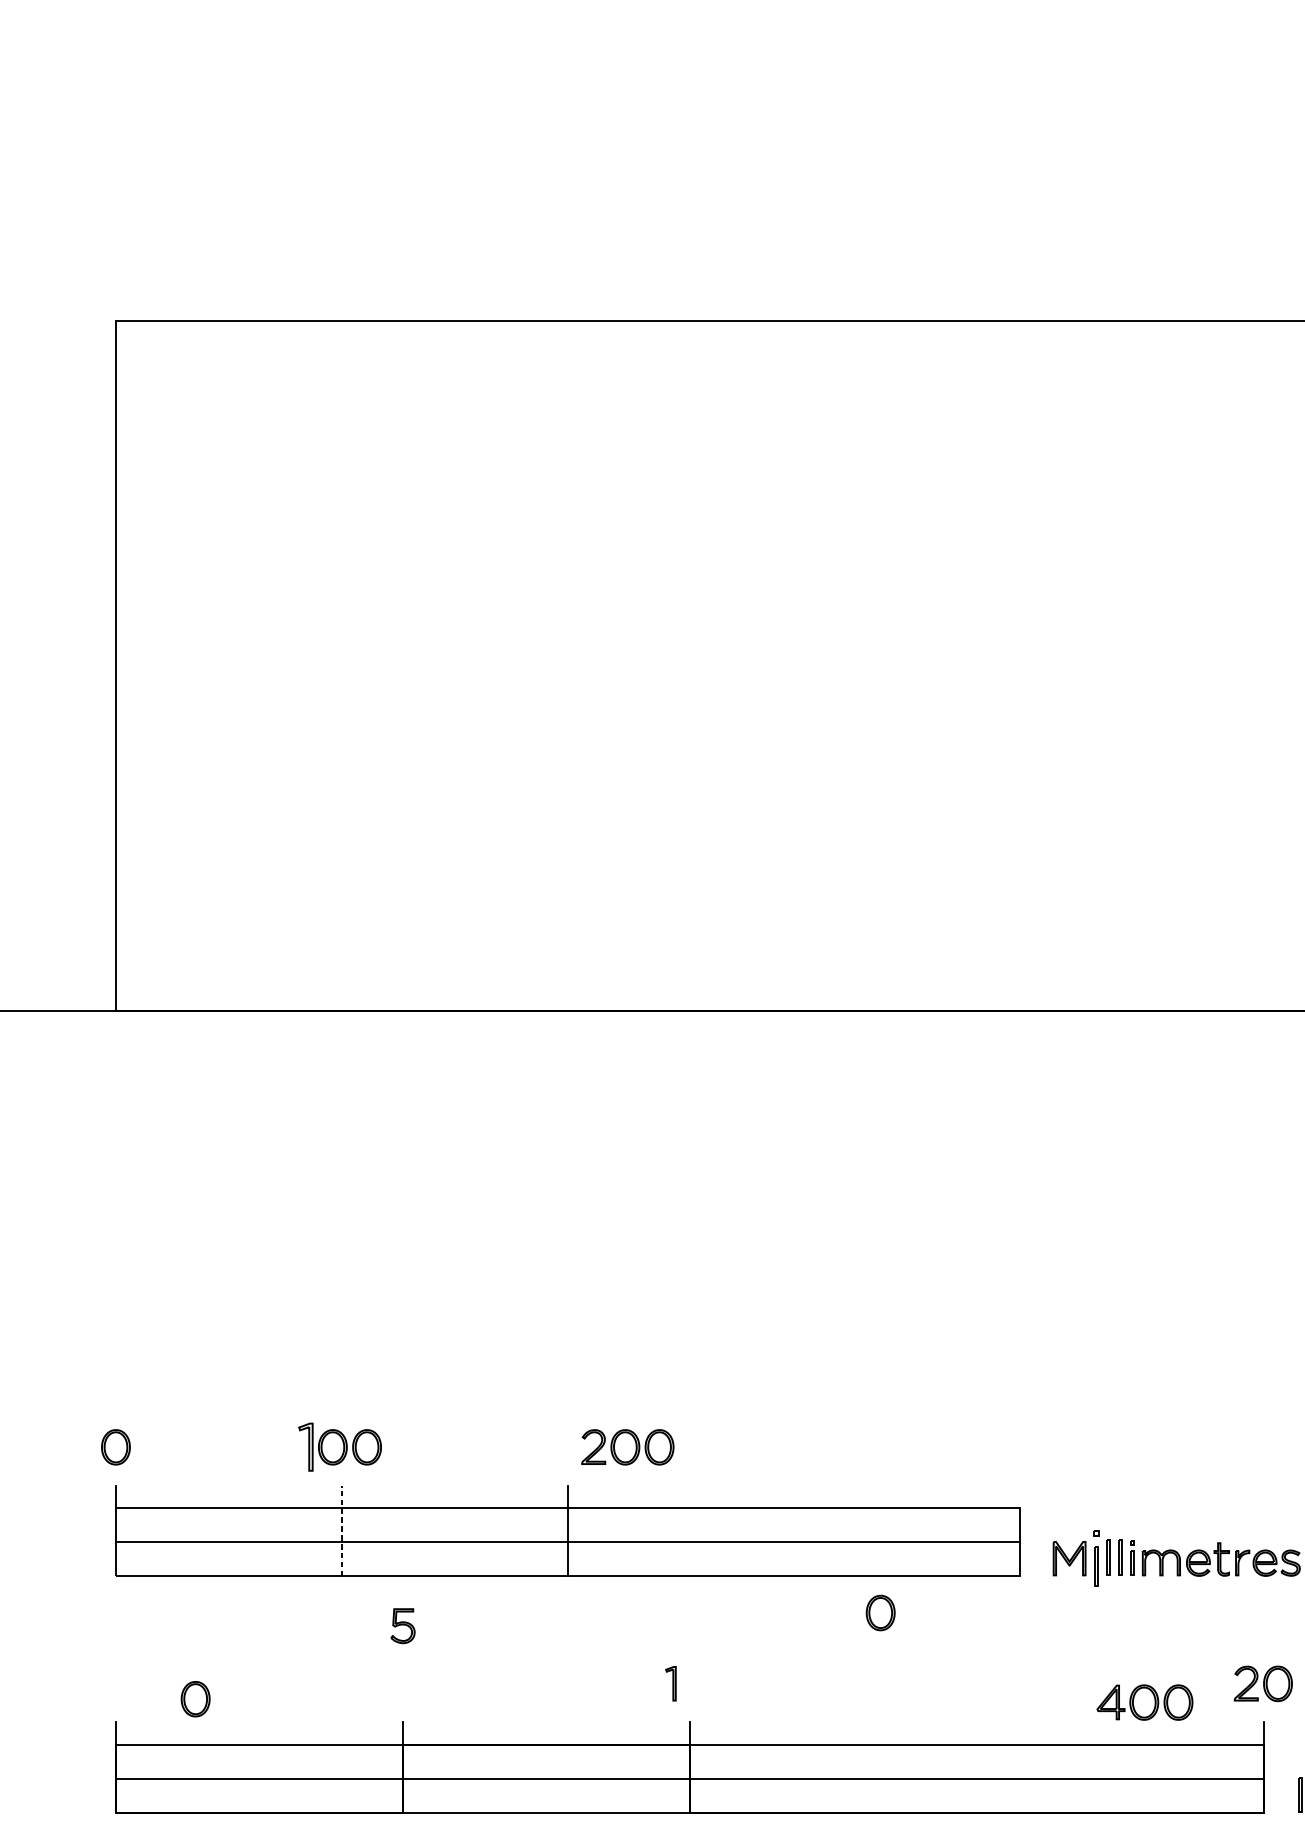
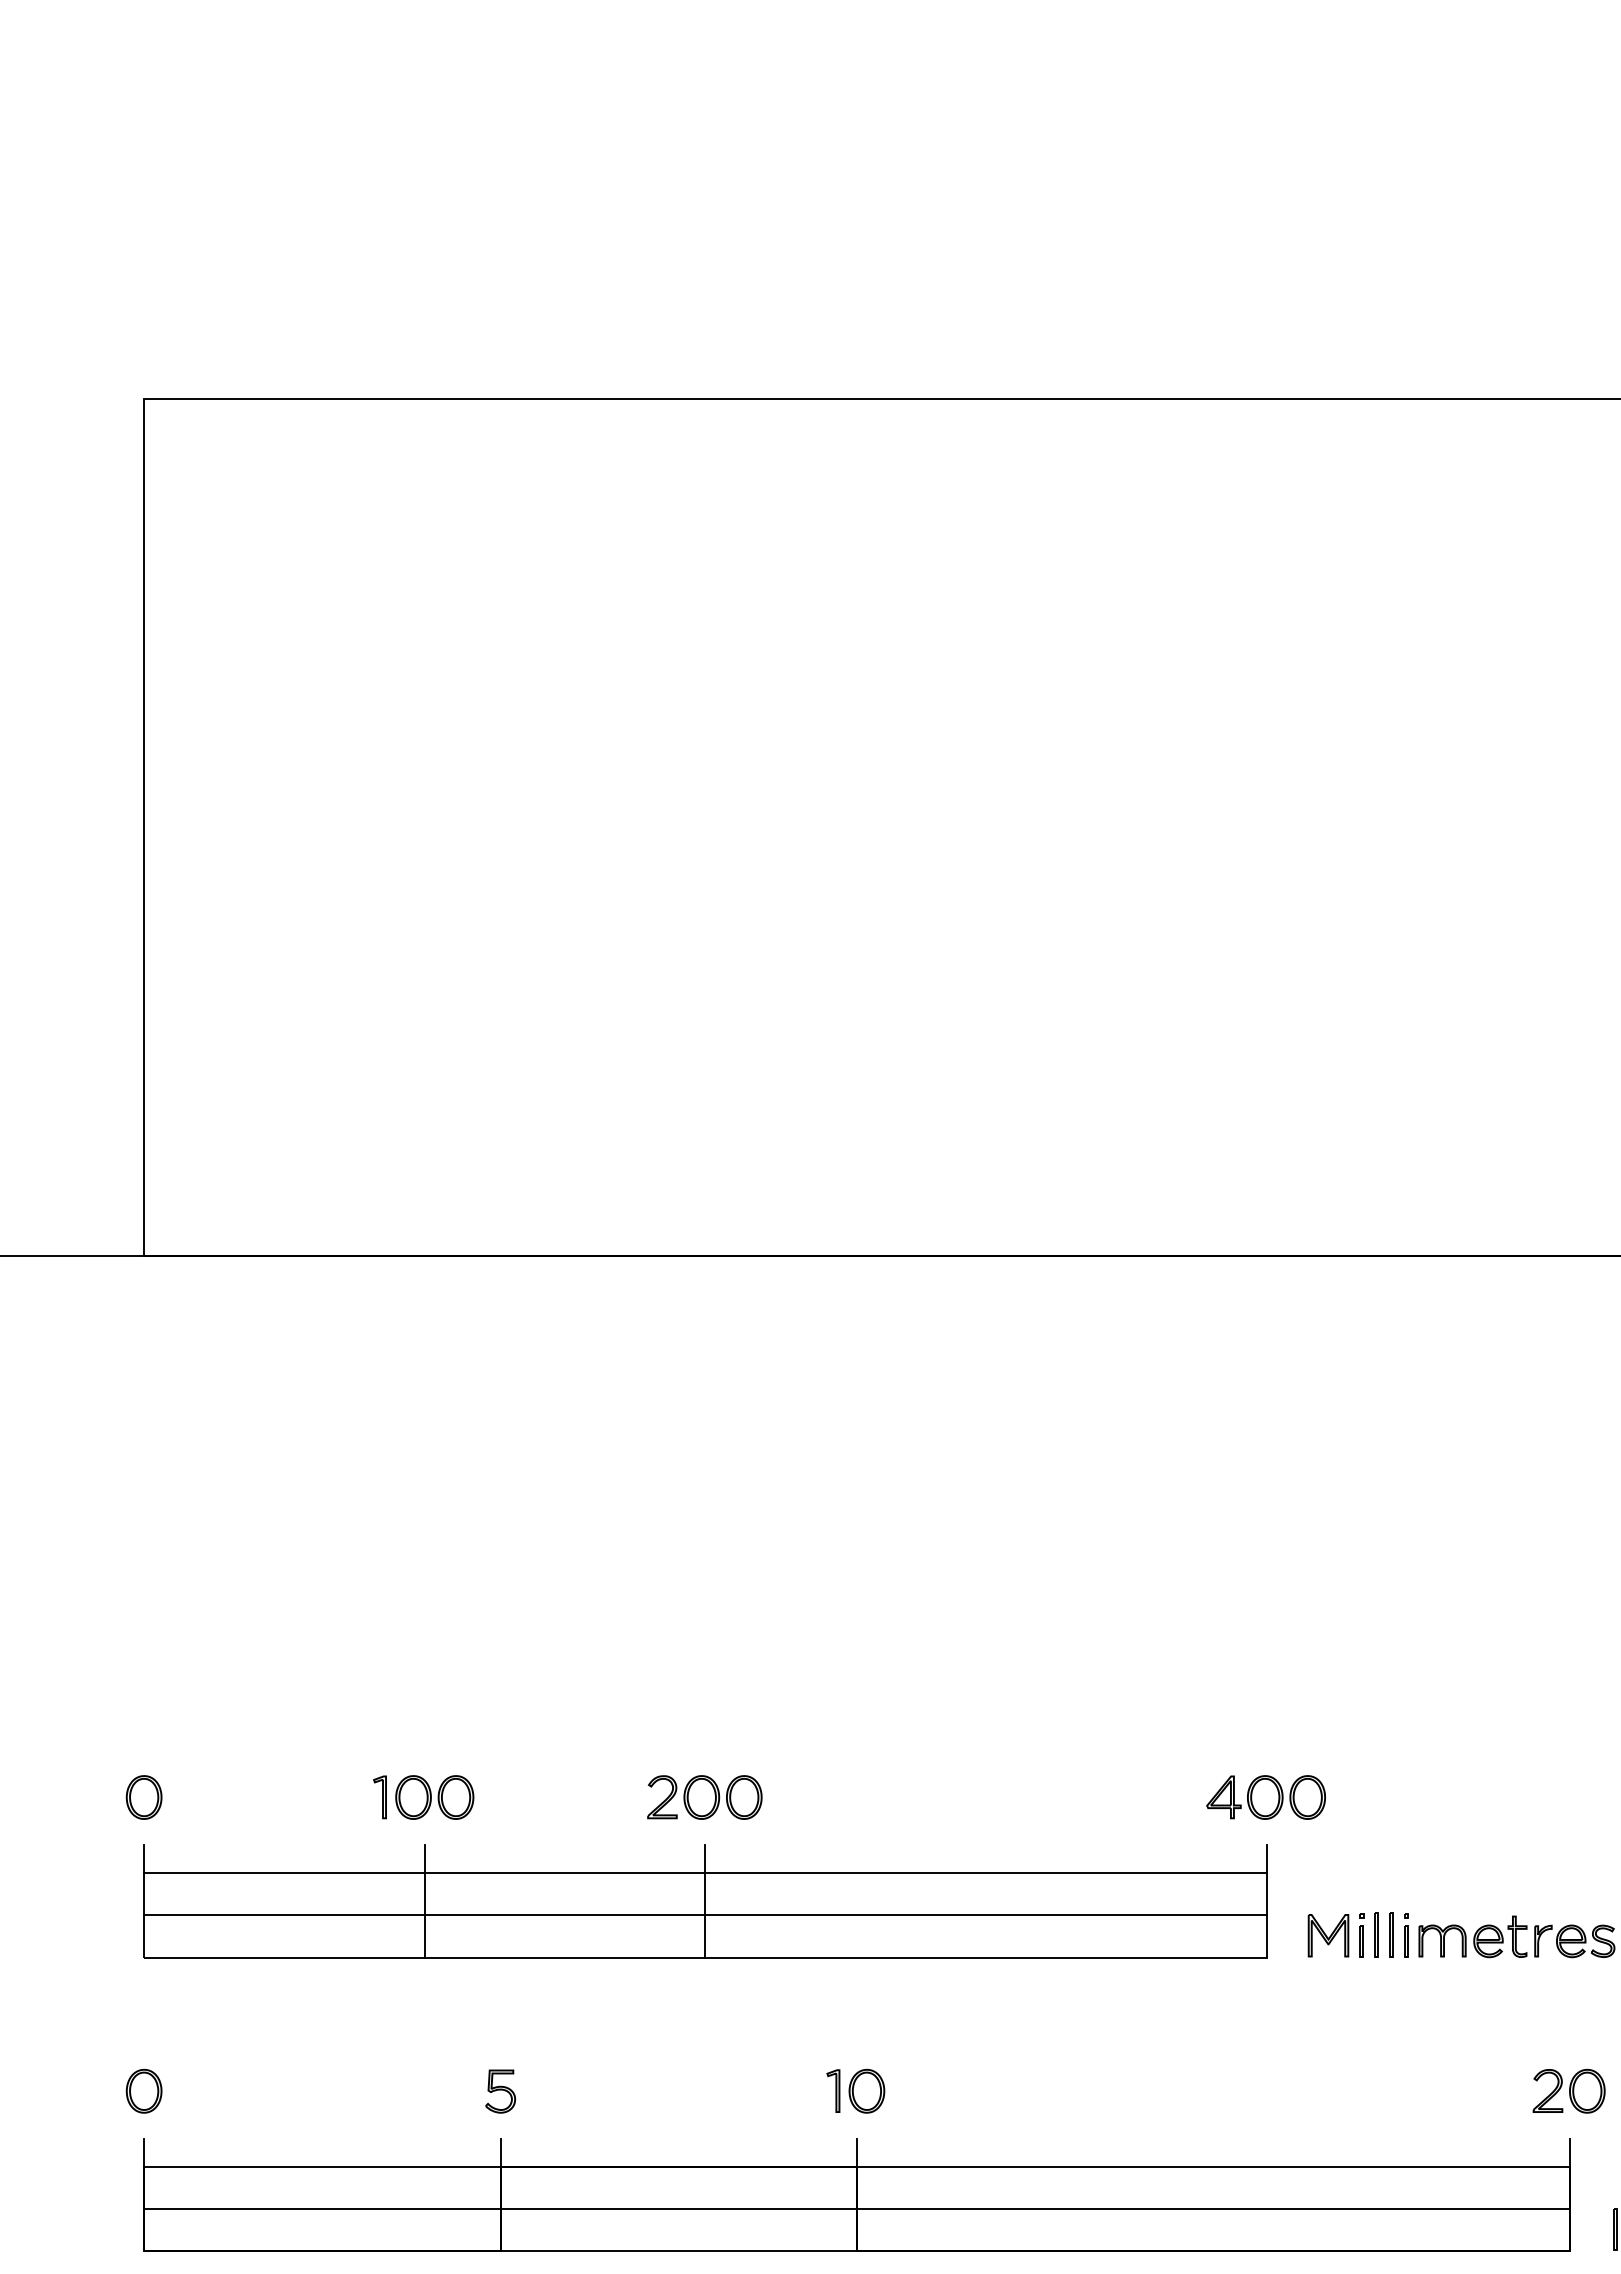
part: (305, 1447) -> (379, 1797), size x0.71
part: (627, 1447) -> (704, 1797), moved
line: (1019, 1497) -> (1266, 1859), added
line: (341, 1530) -> (424, 1900), dashed -> solid
part: (1096, 1558) -> (1361, 1935), size x0.62
part: (880, 1612) -> (866, 2090), moved
part: (402, 1626) -> (500, 2091), moved
part: (195, 1698) -> (143, 2090), moved
part: (1144, 1702) -> (1265, 1797), moved

